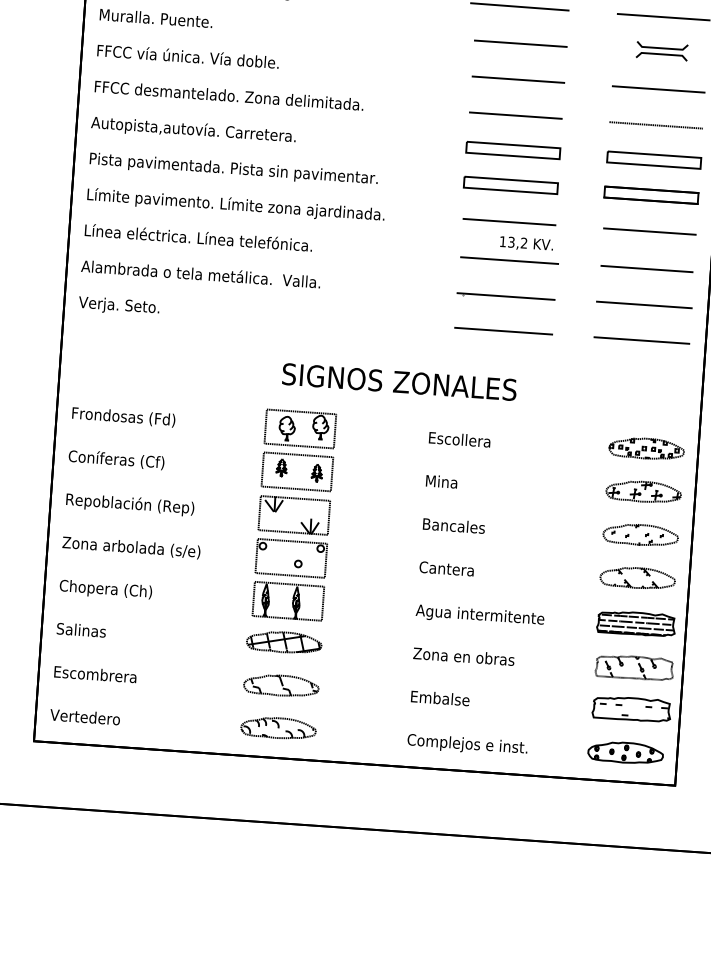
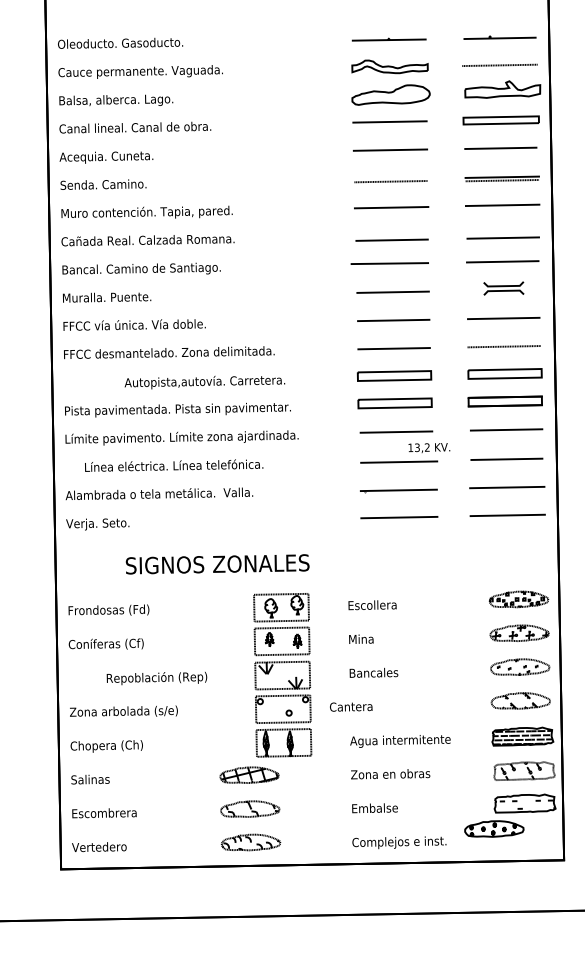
text: (193, 130) -> (204, 382), moved
text: (199, 237) -> (174, 465), moved
text: (526, 243) -> (429, 447), moved
text: (399, 382) -> (217, 564), moved
text: (129, 504) -> (156, 678), moved
part: (294, 515) -> (282, 675), moved
text: (447, 568) -> (351, 706), moved
part: (626, 752) -> (494, 828), moved

